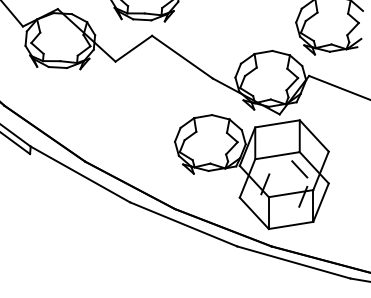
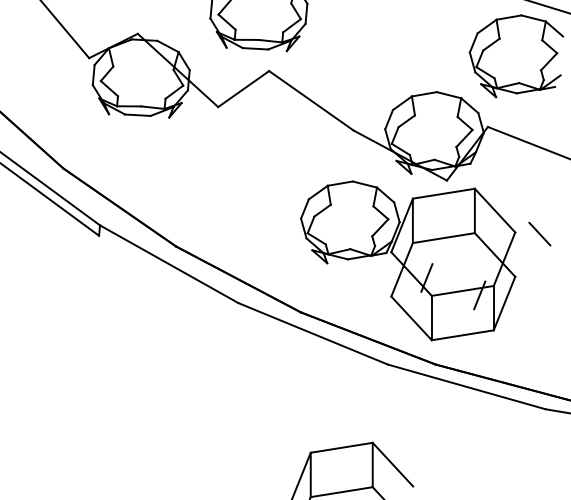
line: (299, 168) -> (539, 233), moved

